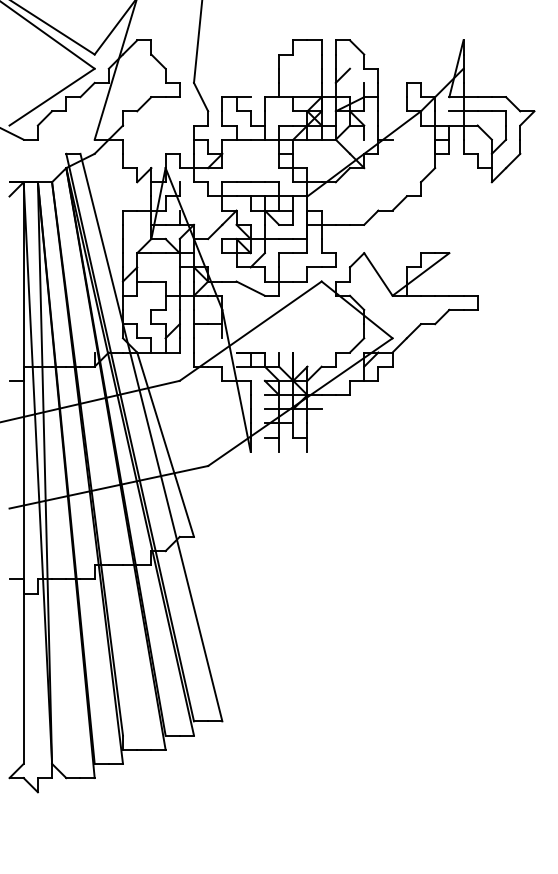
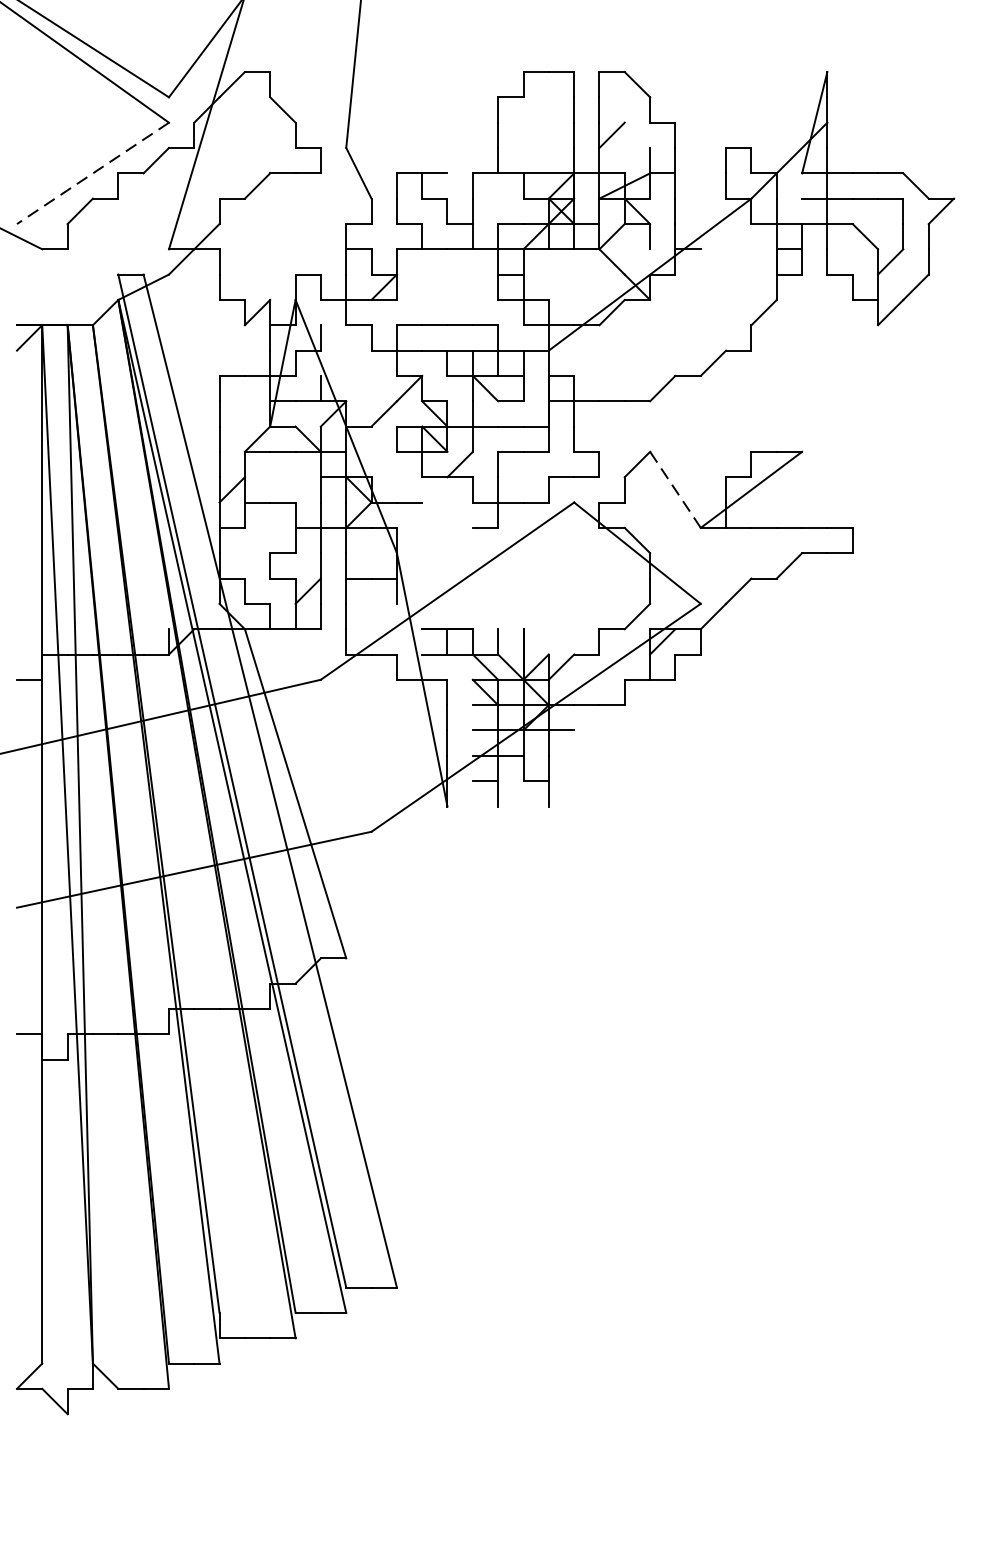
line: (51, 97) -> (91, 173), solid -> dashed
line: (378, 274) -> (675, 489), solid -> dashed
line: (250, 288) -> (447, 514), removed

